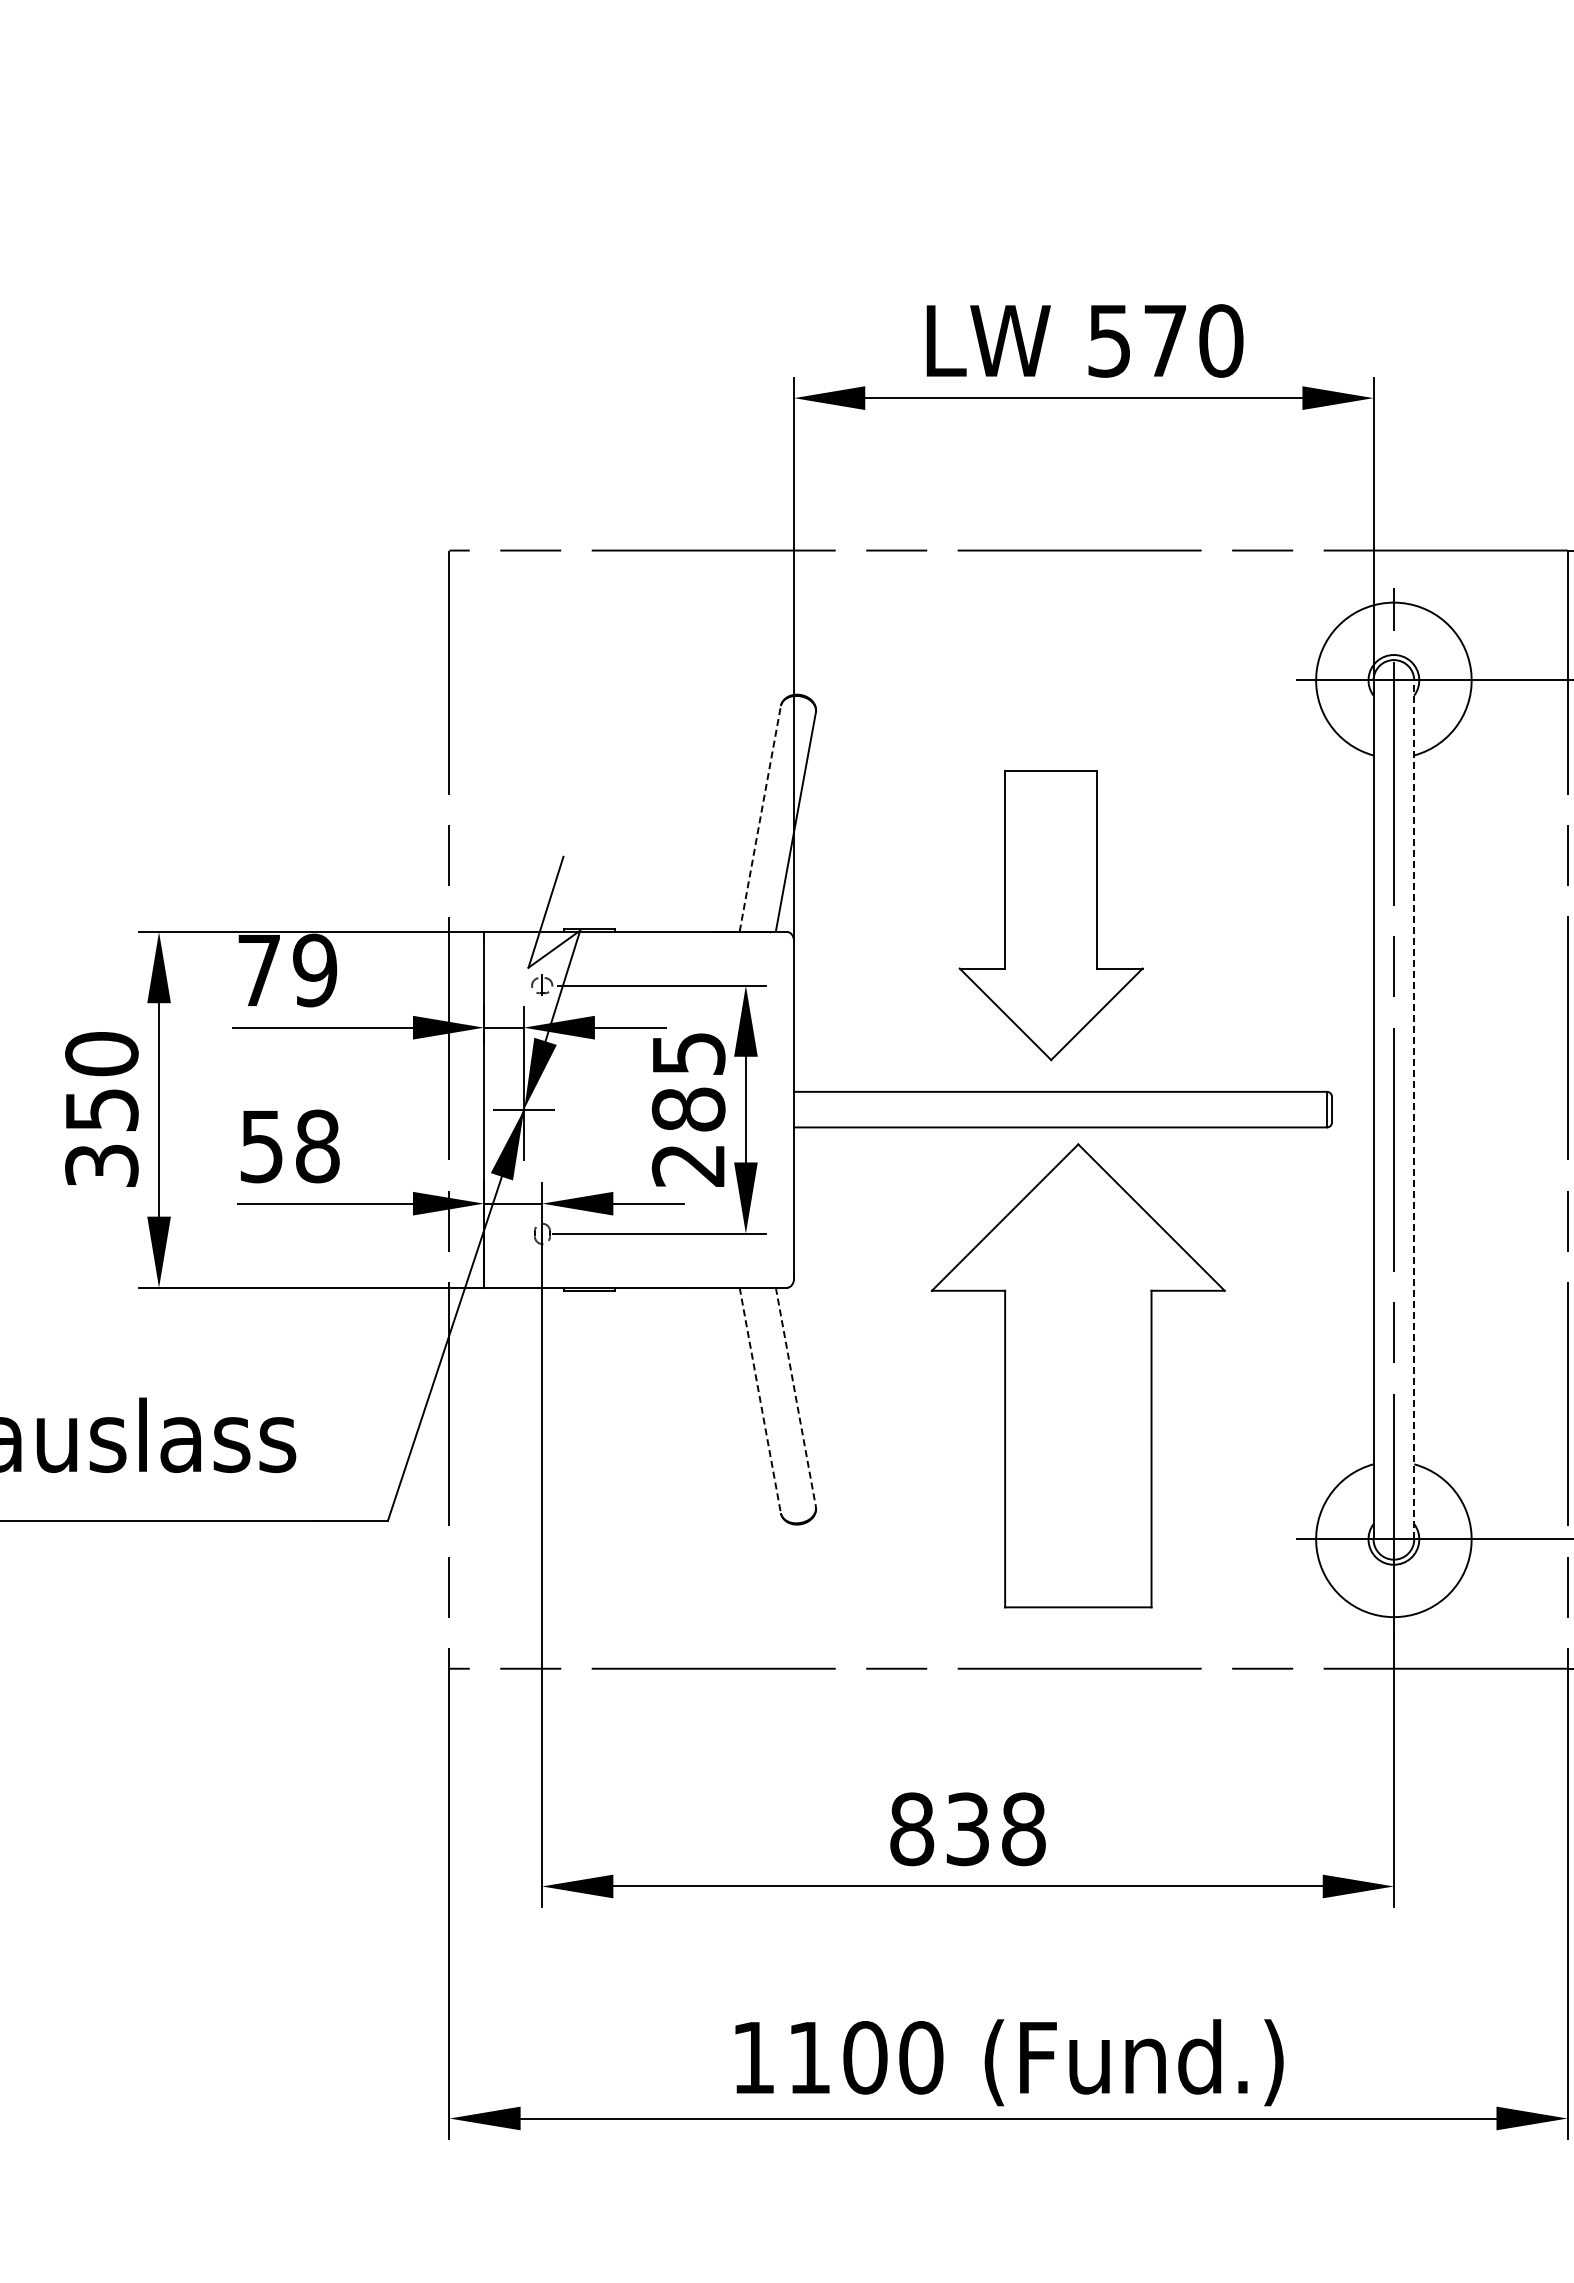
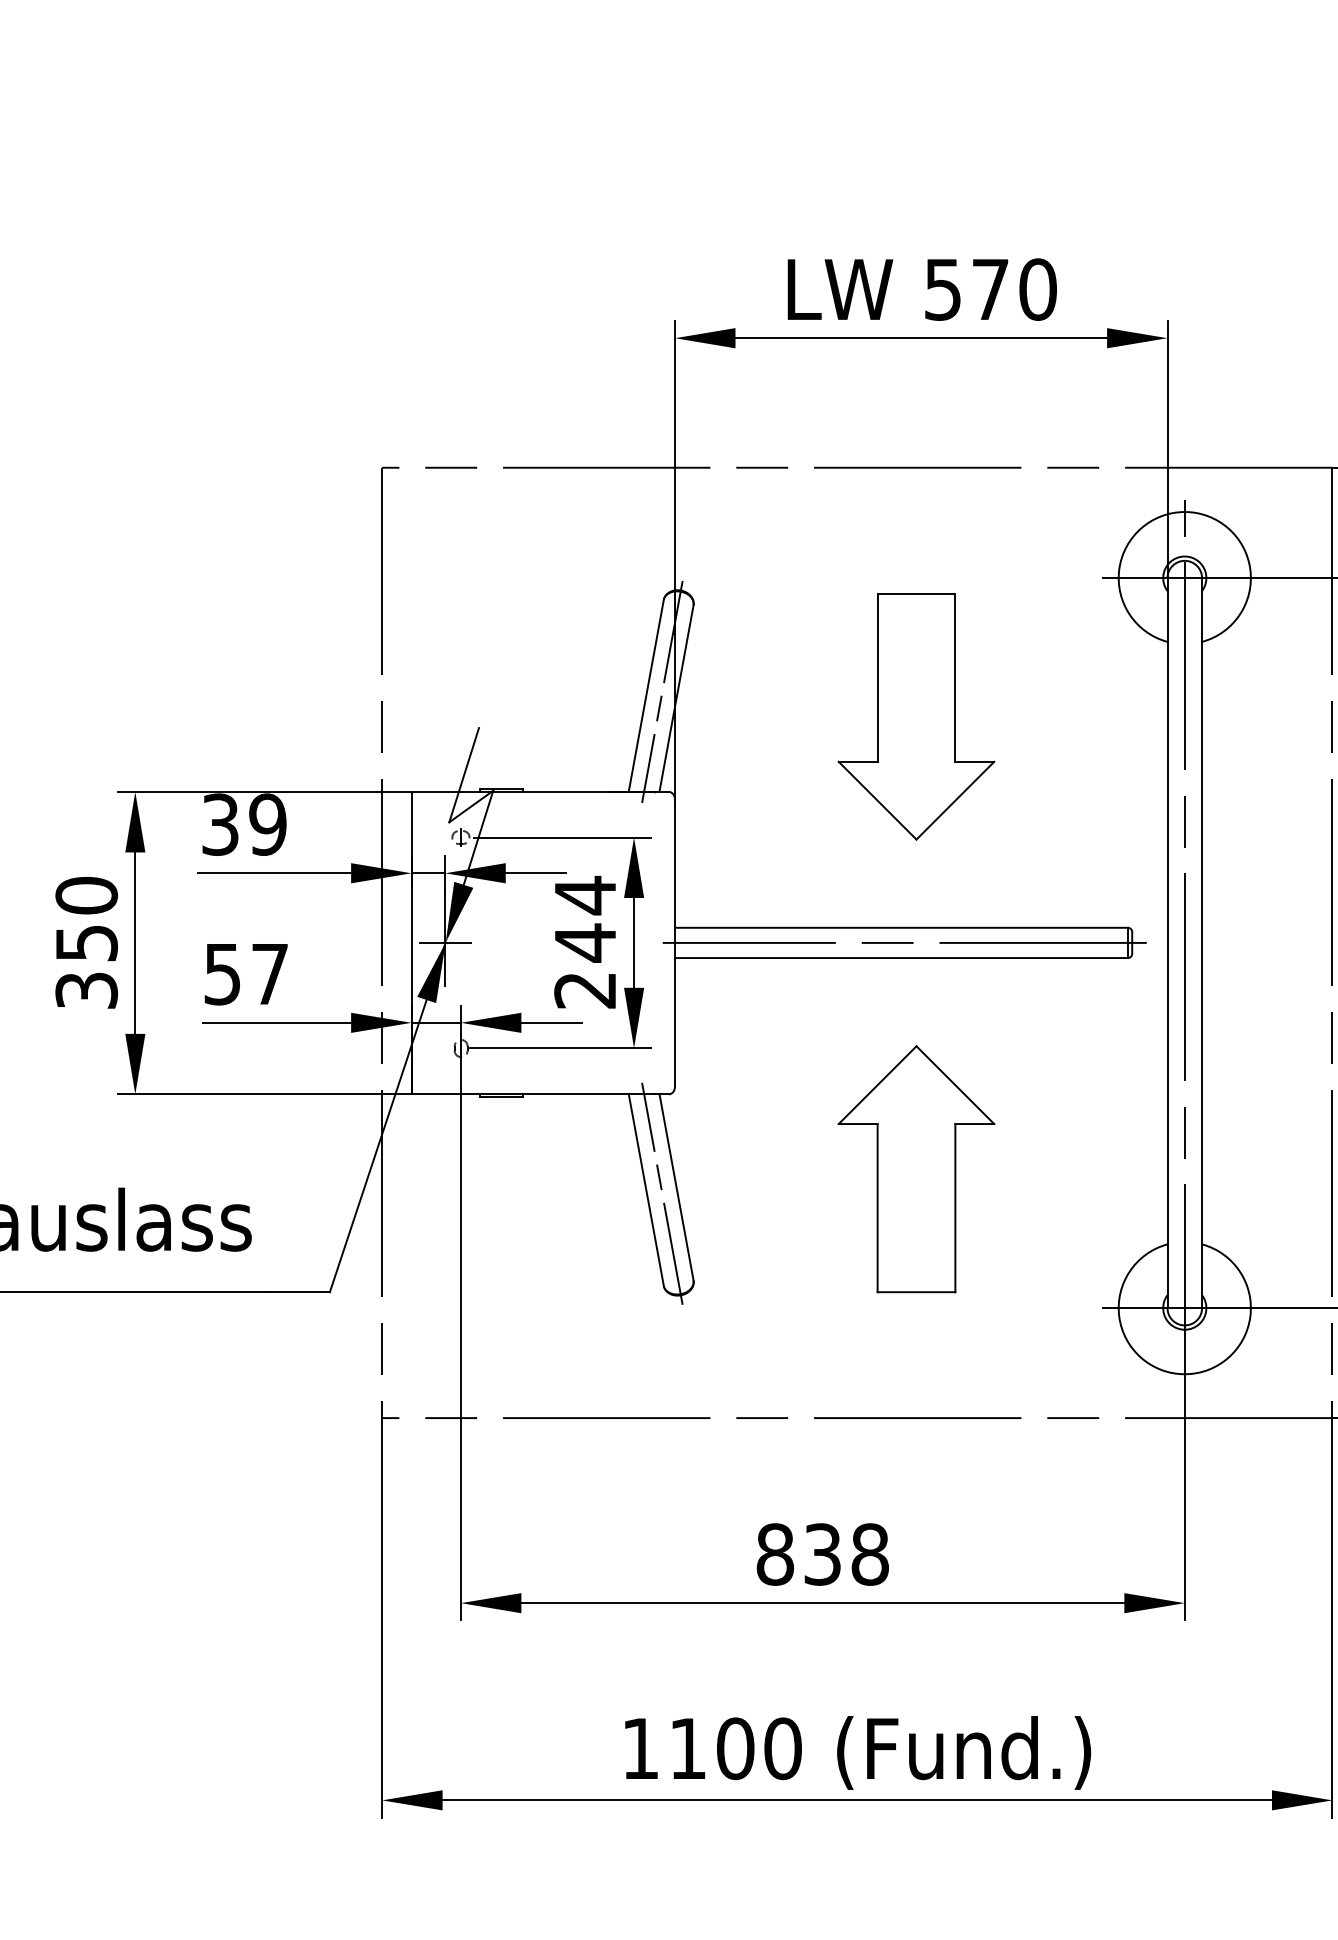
line: (779, 814) -> (662, 692), added
line: (760, 818) -> (646, 695), dashed -> solid
part: (1050, 915) -> (915, 716), moved
text: (259, 970) -> (220, 824), 79 -> 39
text: (688, 1081) -> (585, 919), 285 -> 244
line: (1064, 1109) -> (904, 942), added
line: (1414, 1109) -> (1202, 942), dashed -> solid
text: (317, 1146) -> (269, 974), 58 -> 57
part: (1077, 1375) -> (915, 1168), size x0.62
line: (795, 1397) -> (676, 1187), dashed -> solid
line: (760, 1400) -> (646, 1190), dashed -> solid
line: (779, 1404) -> (662, 1193), added

